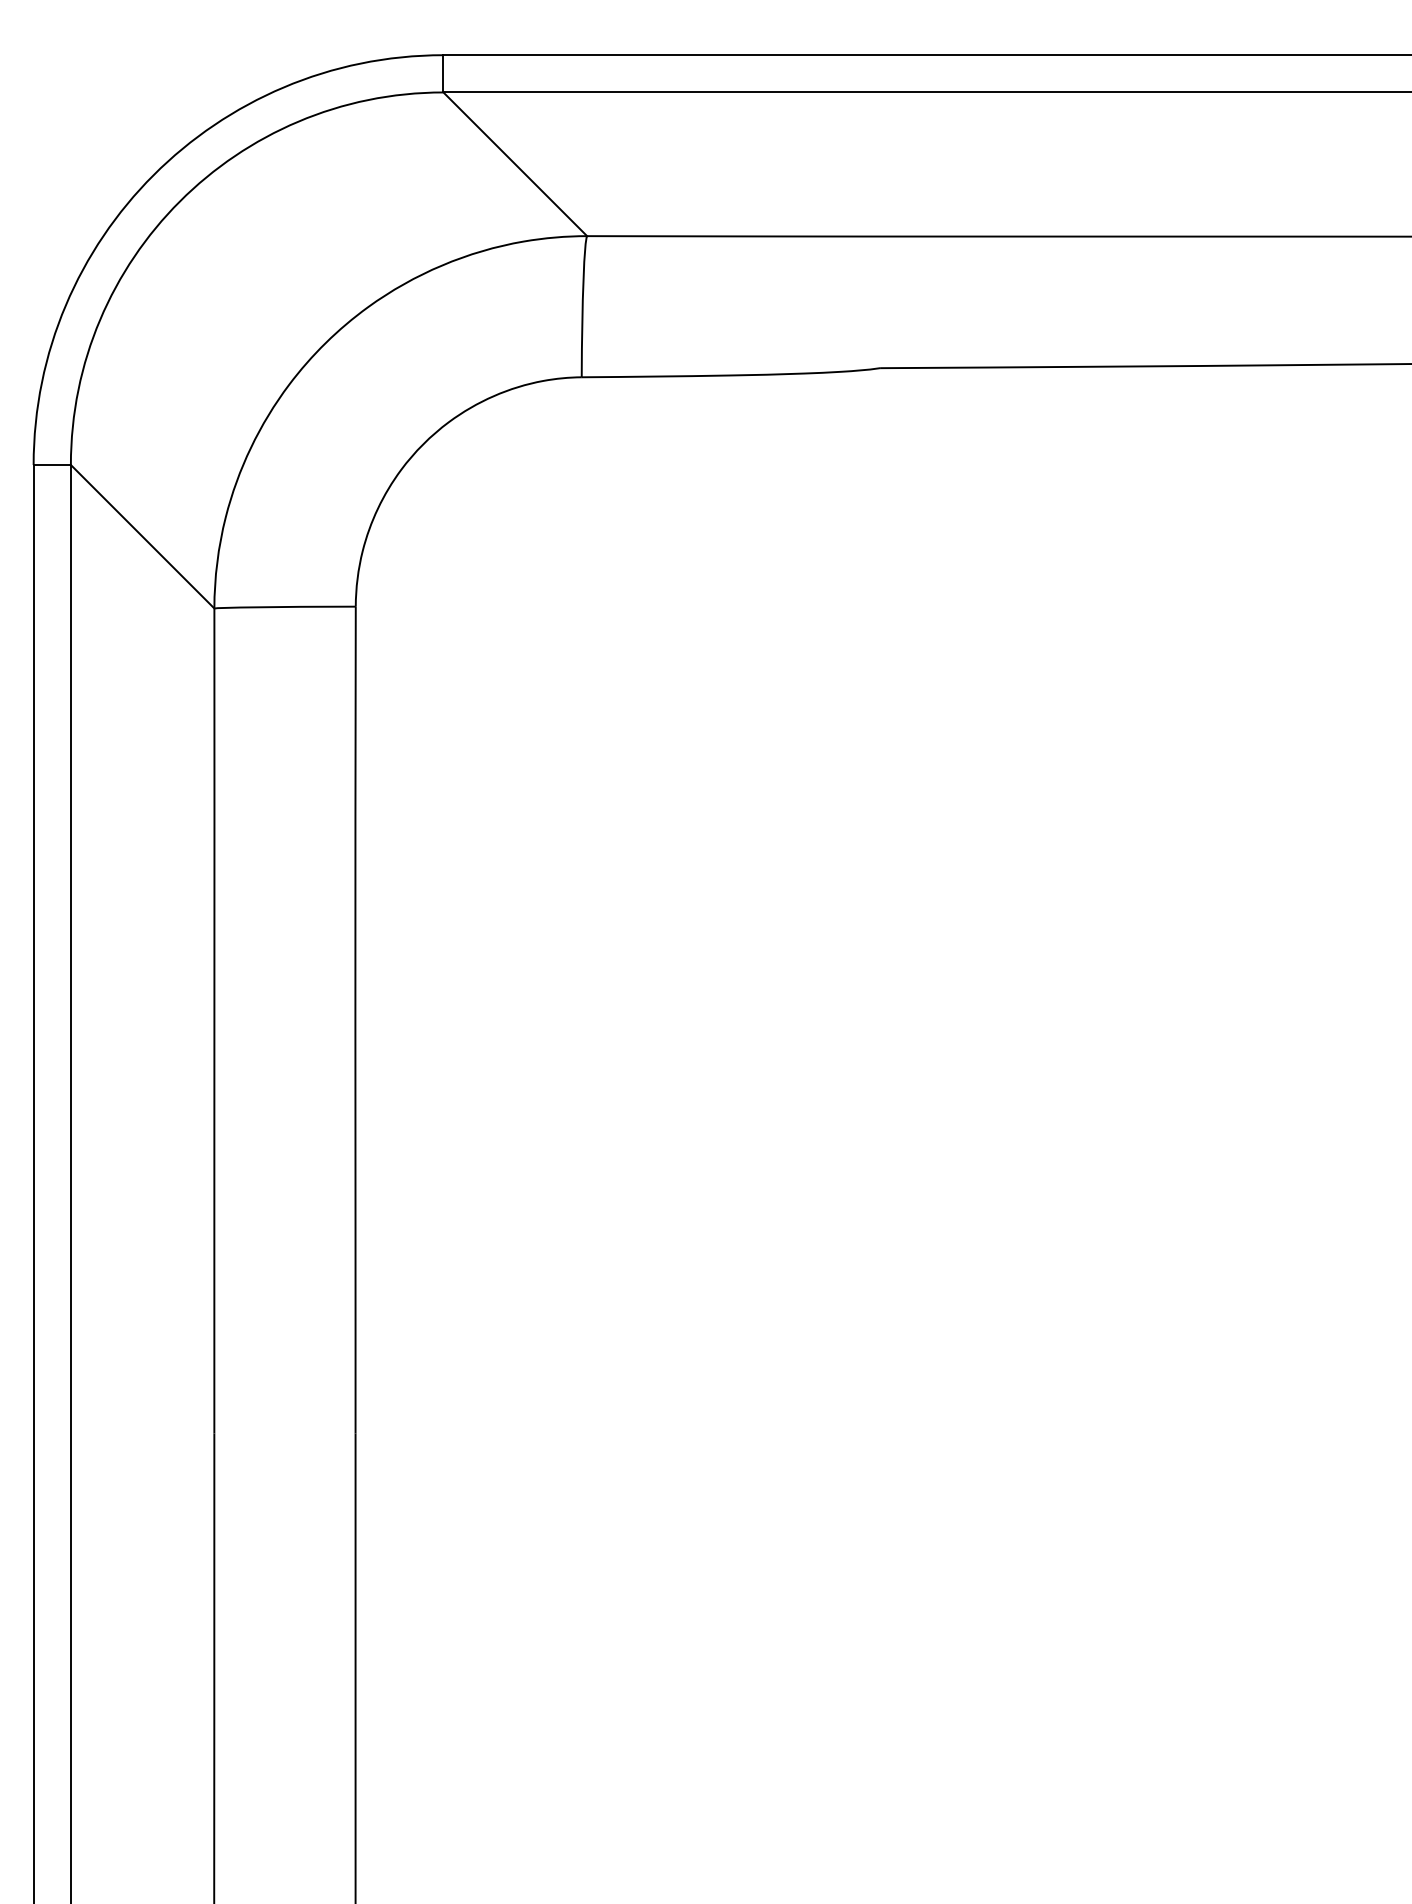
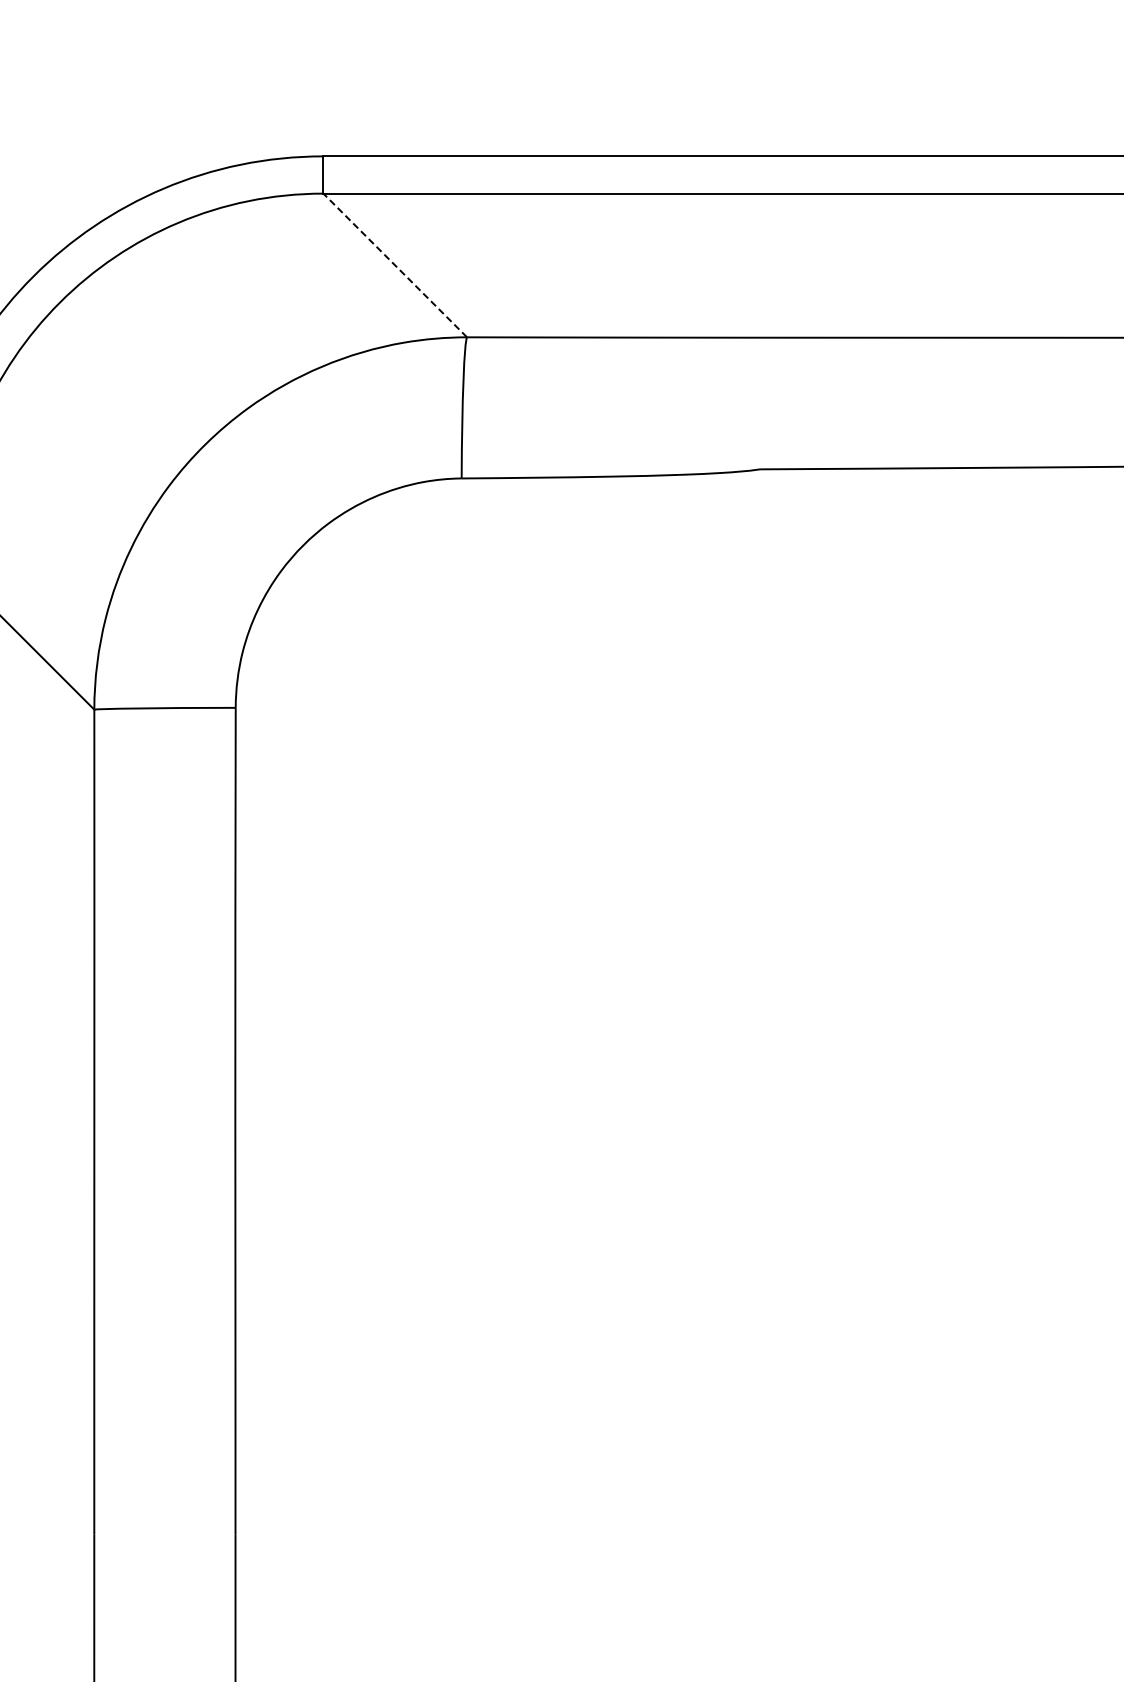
line: (515, 164) -> (395, 265), solid -> dashed

